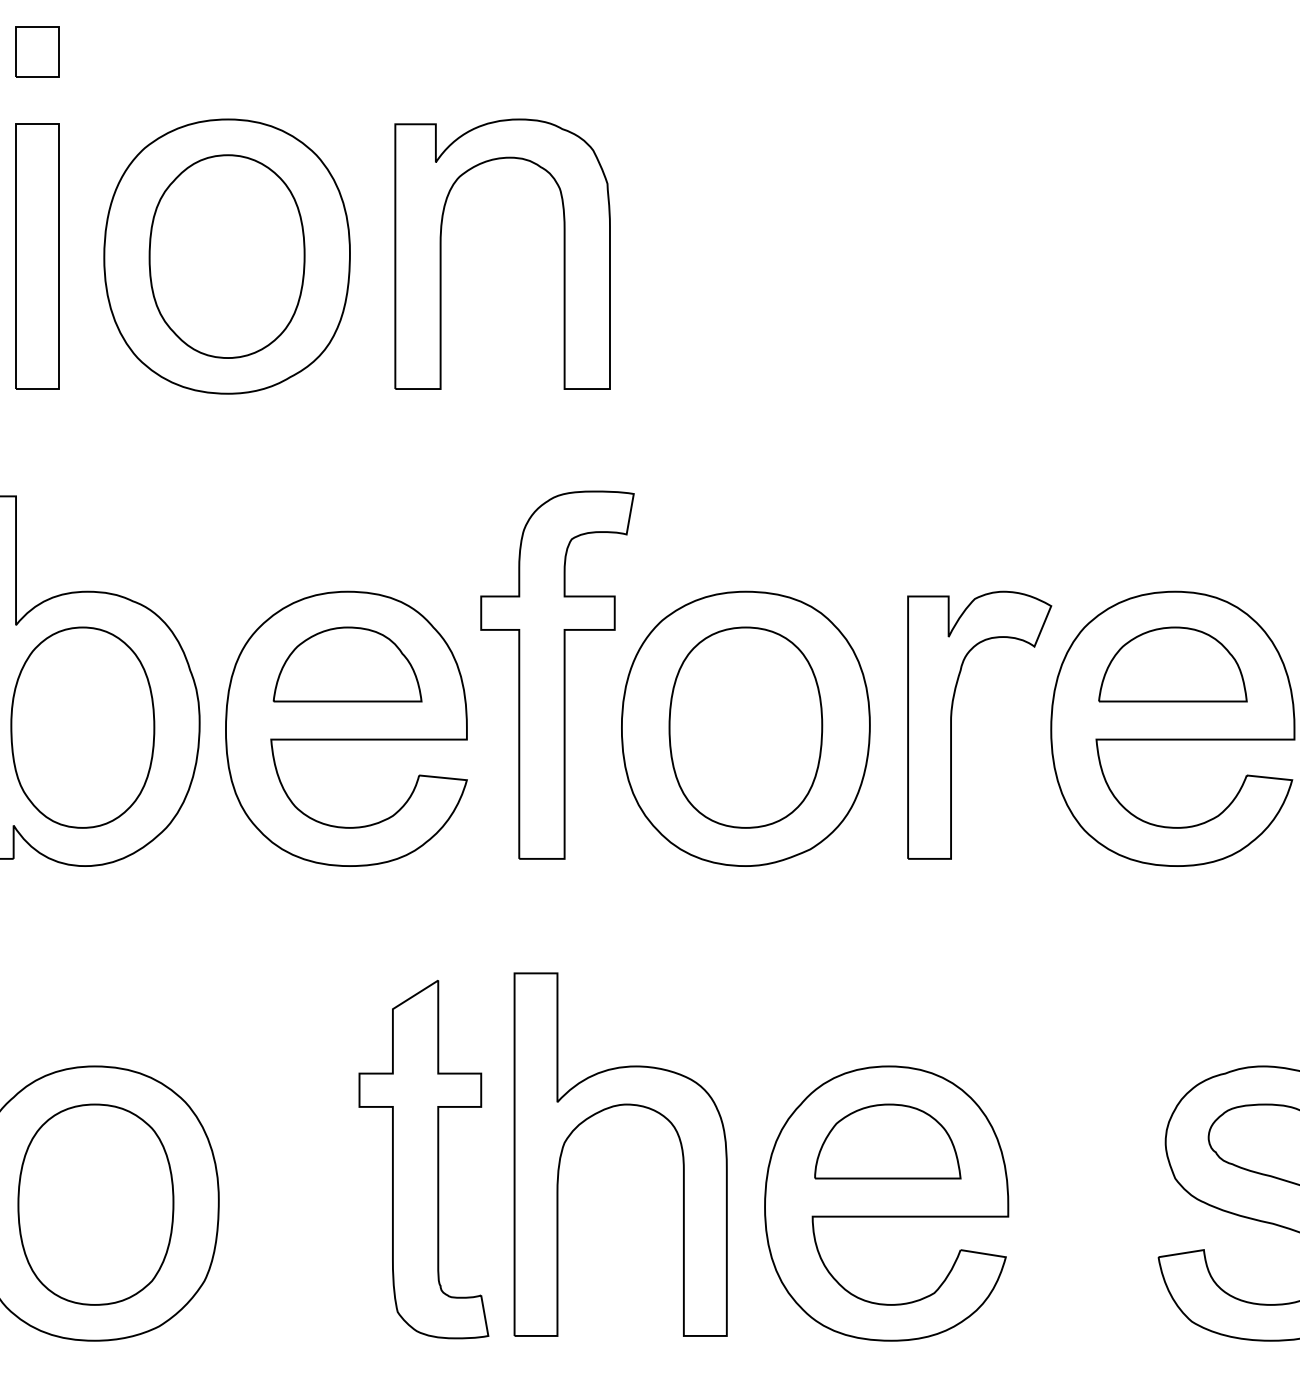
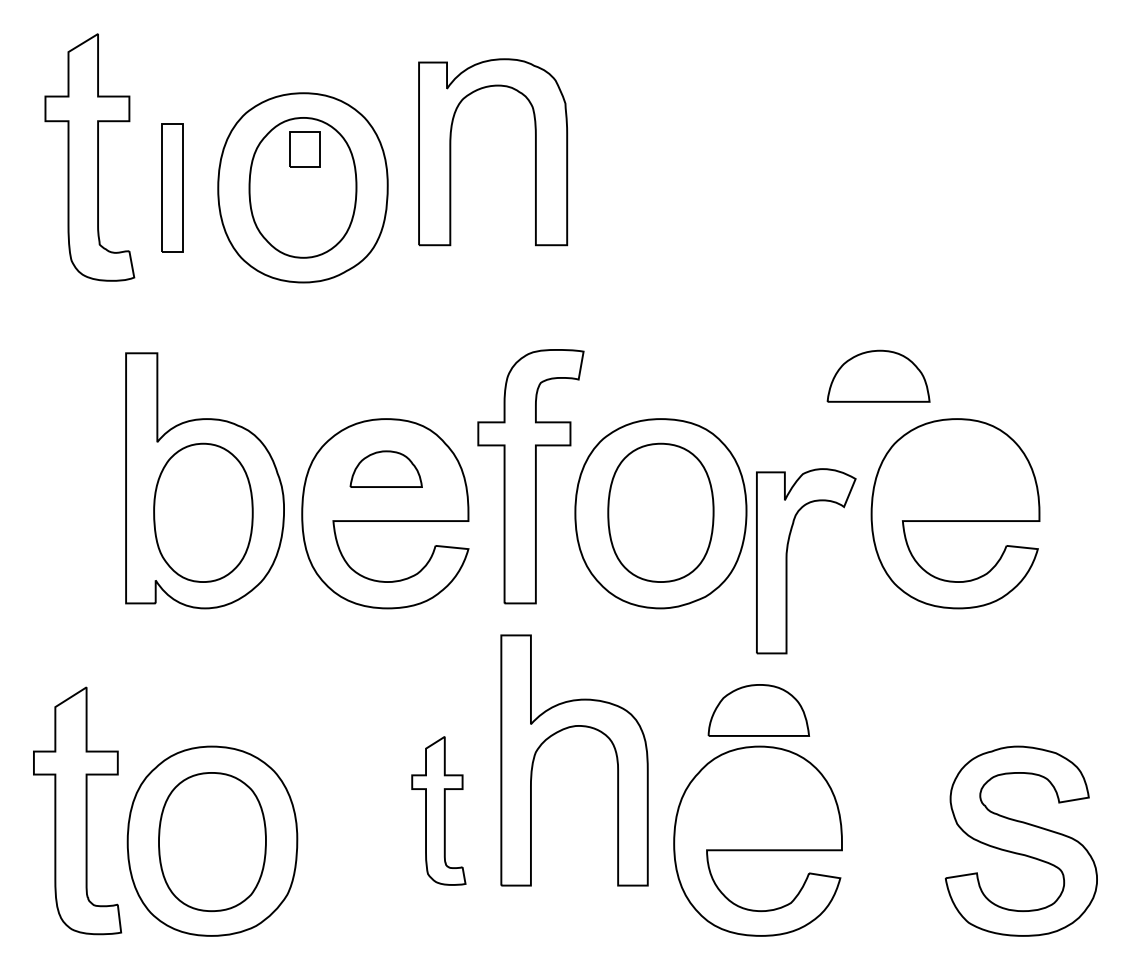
part: (36, 51) -> (304, 149), moved
part: (442, 254) -> (451, 152), moved
part: (36, 256) -> (171, 187), size x0.7
part: (348, 663) -> (386, 468), size x0.7
part: (1172, 663) -> (878, 375), moved
part: (952, 725) -> (787, 561), moved
part: (598, 1114) -> (559, 732), moved
part: (887, 1141) -> (758, 710), moved
part: (423, 1159) -> (438, 810), size x0.6

